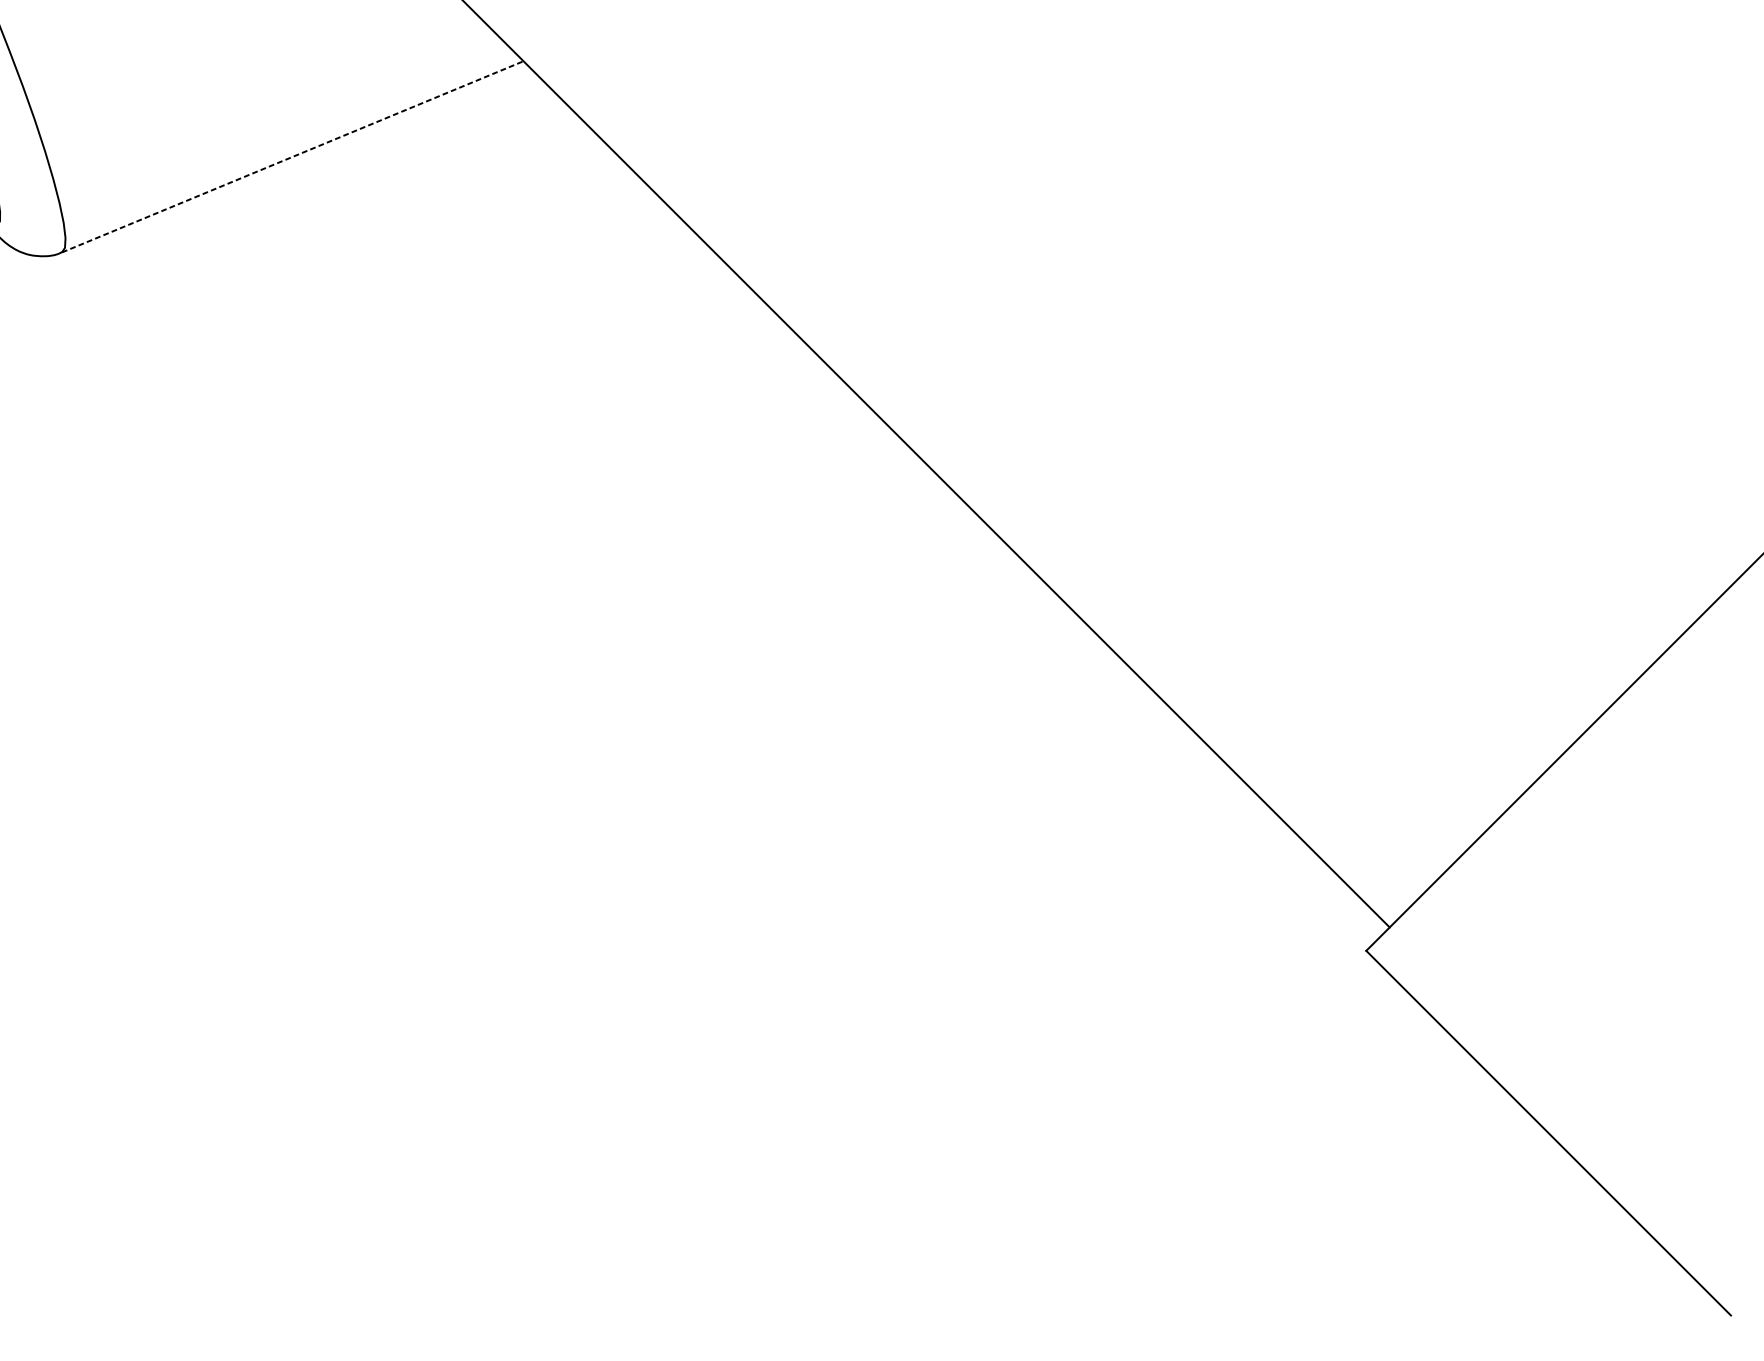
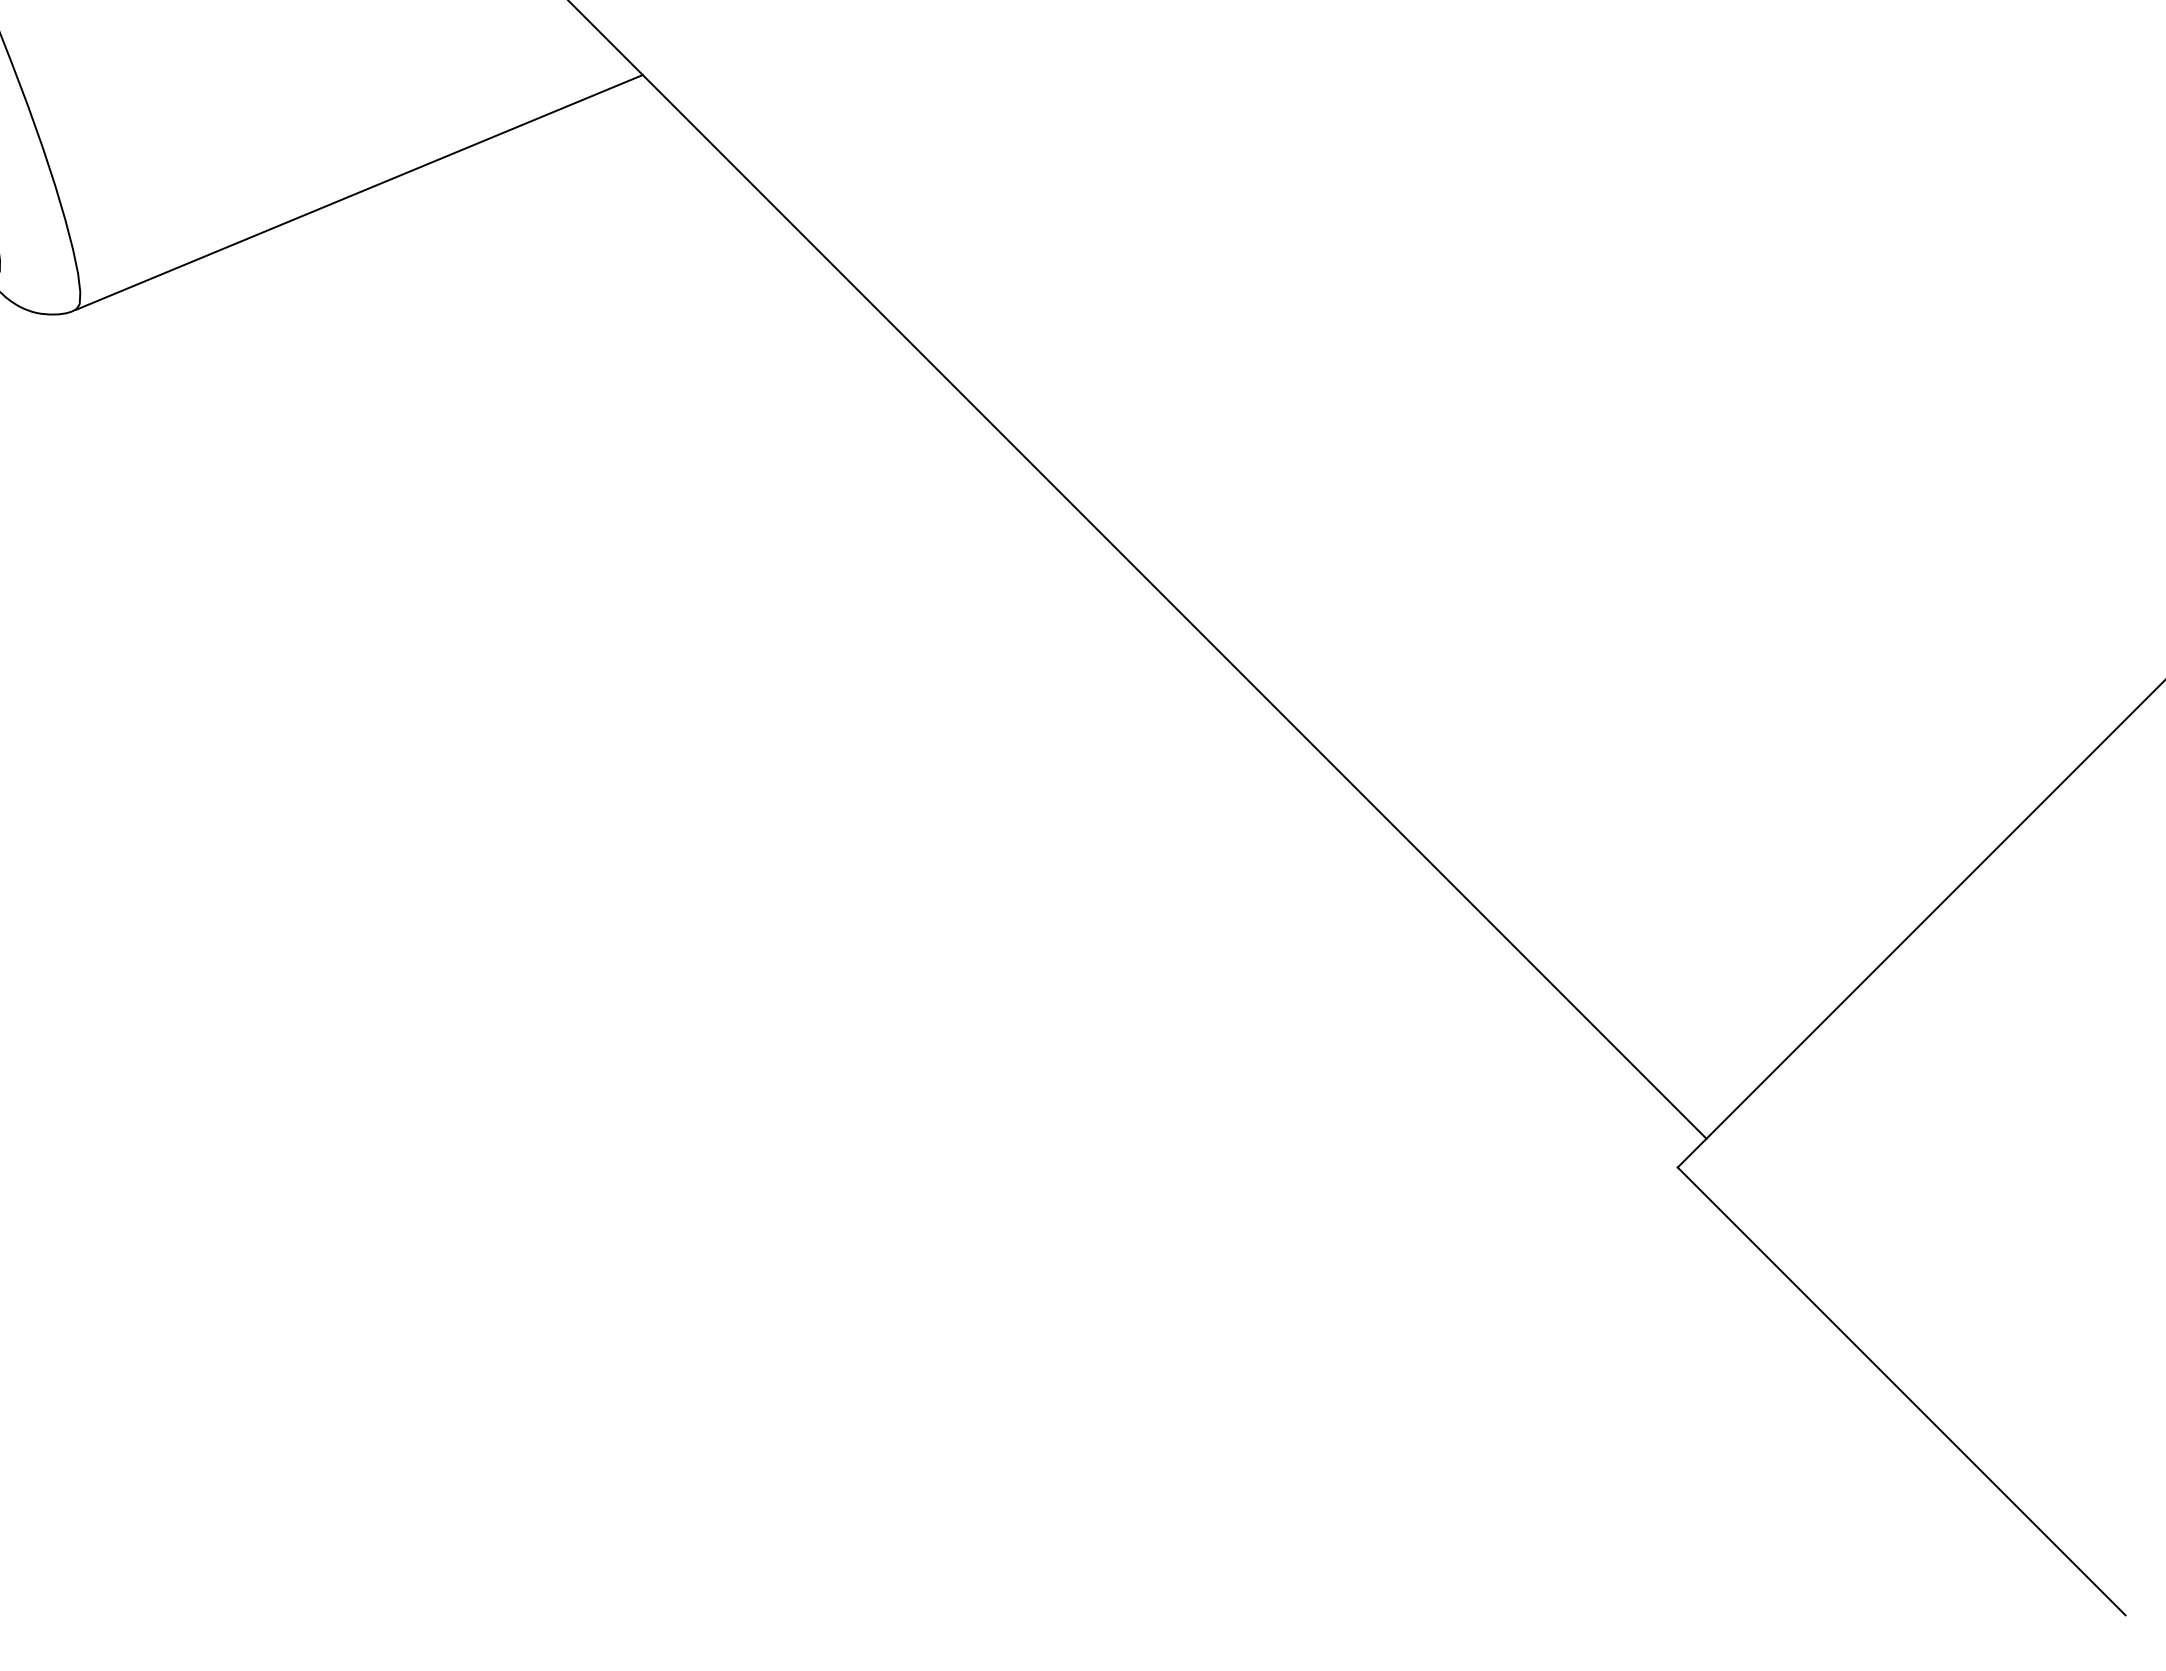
line: (292, 156) -> (359, 192), dashed -> solid

